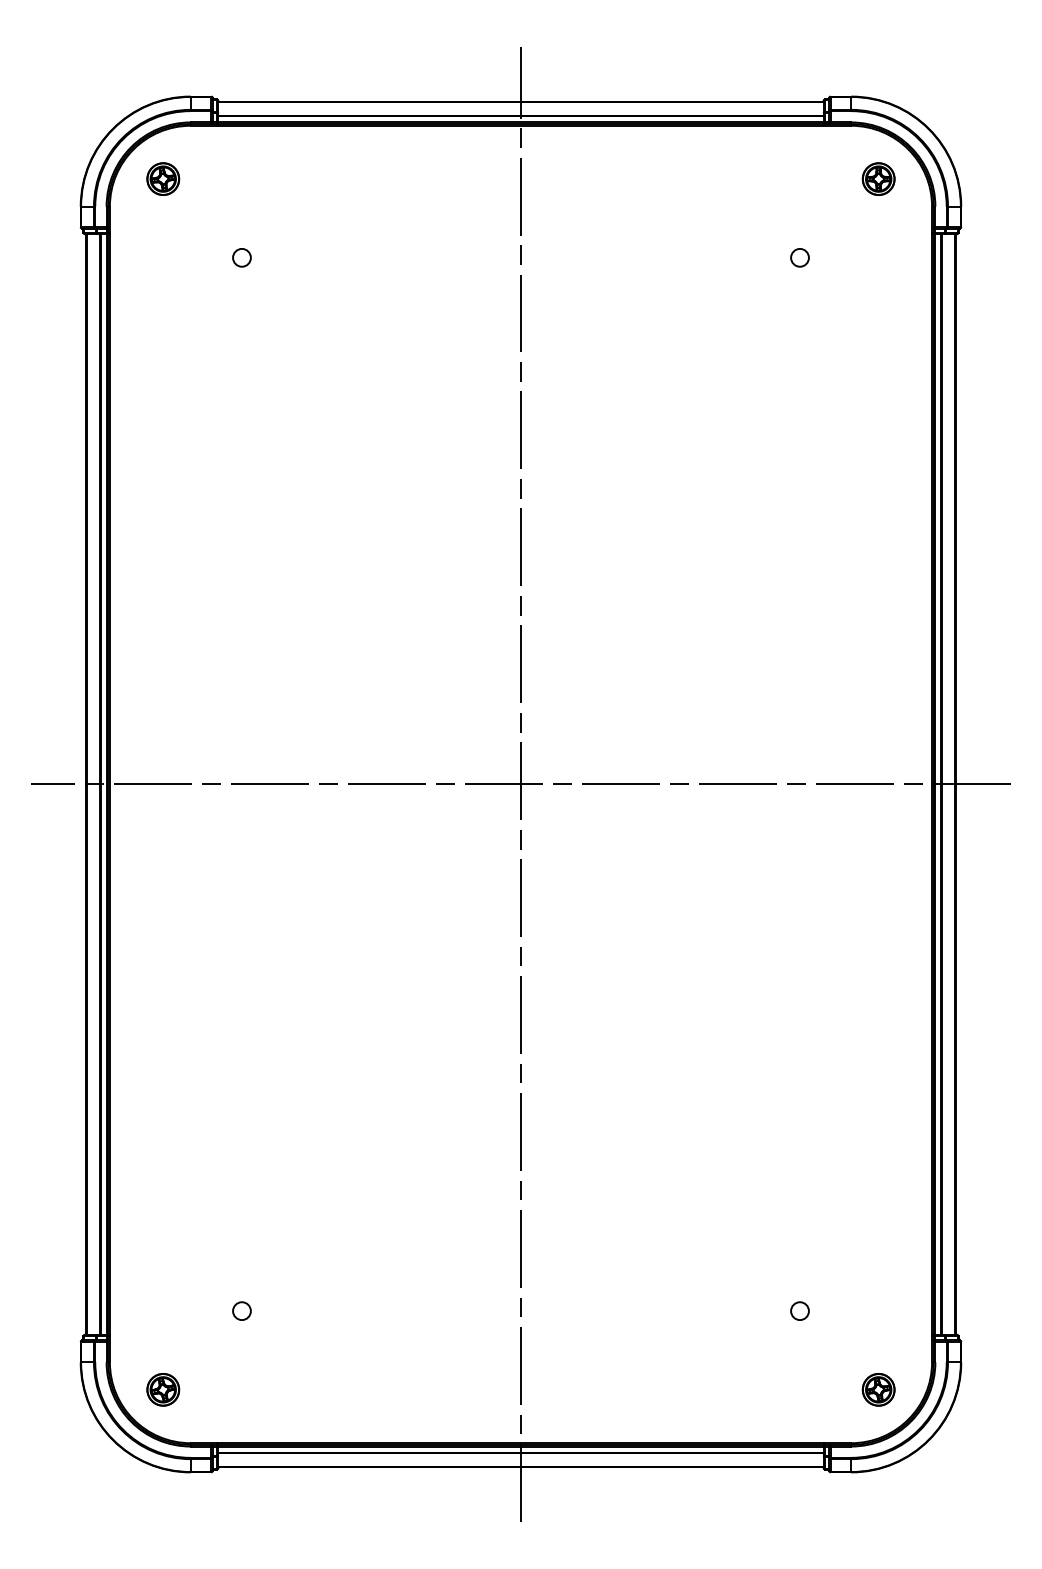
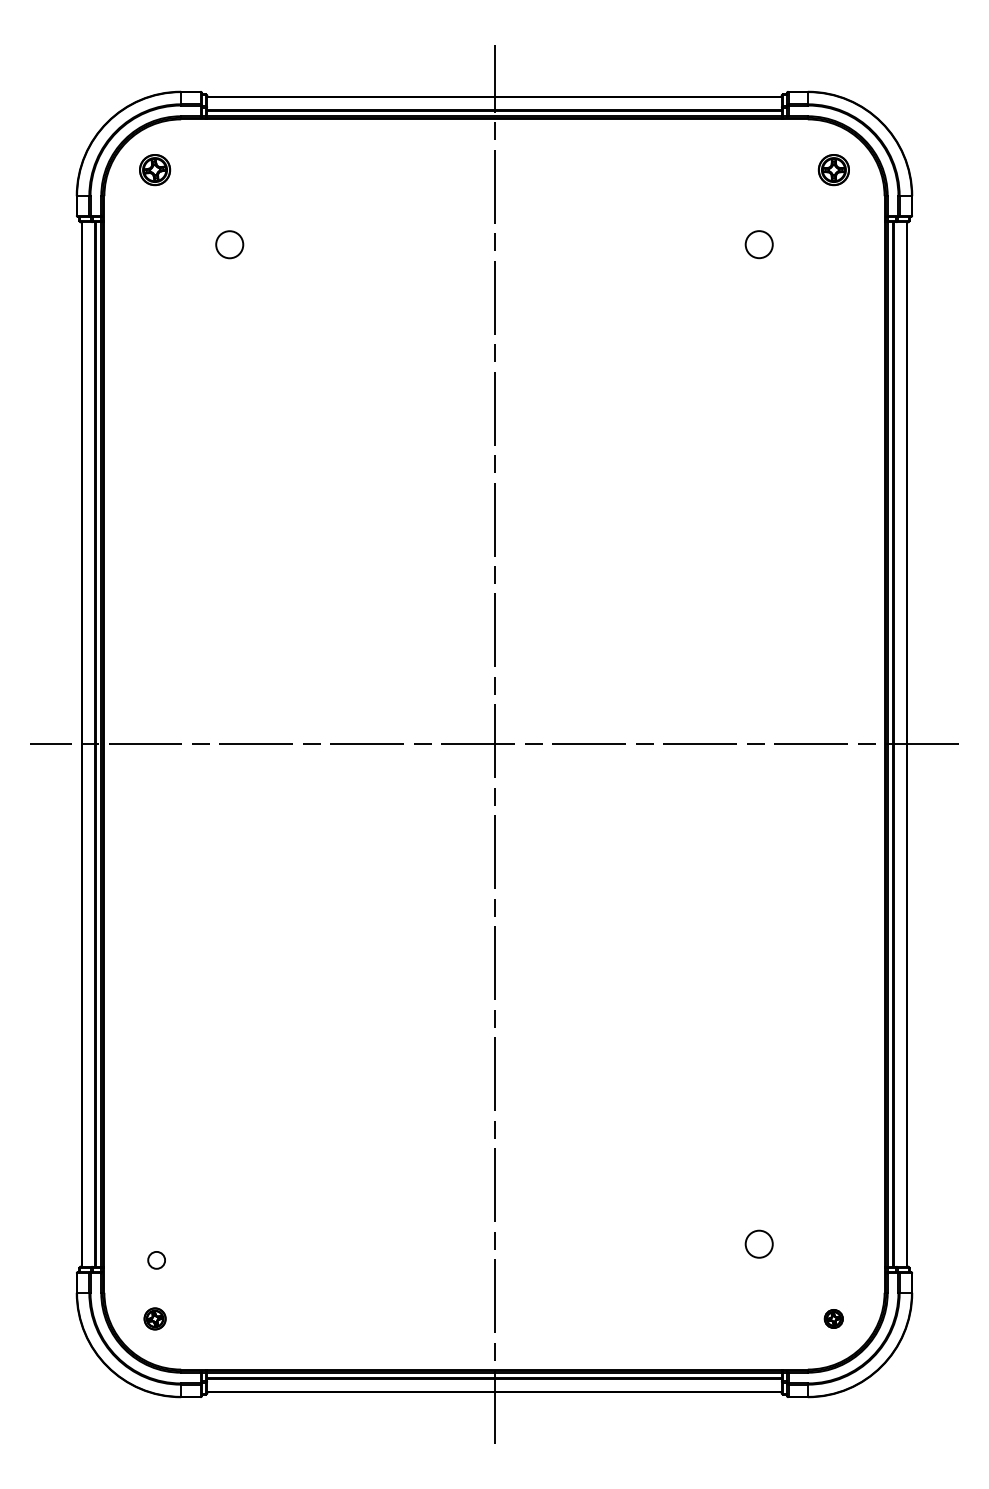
circle: (241, 257) -> (229, 244), size x1.6
circle: (799, 257) -> (758, 244), size x1.6
circle: (241, 1310) -> (156, 1259), moved
circle: (799, 1311) -> (758, 1244), size x1.6
part: (163, 1389) -> (155, 1318), size x0.7
part: (878, 1389) -> (833, 1318), size x0.6

